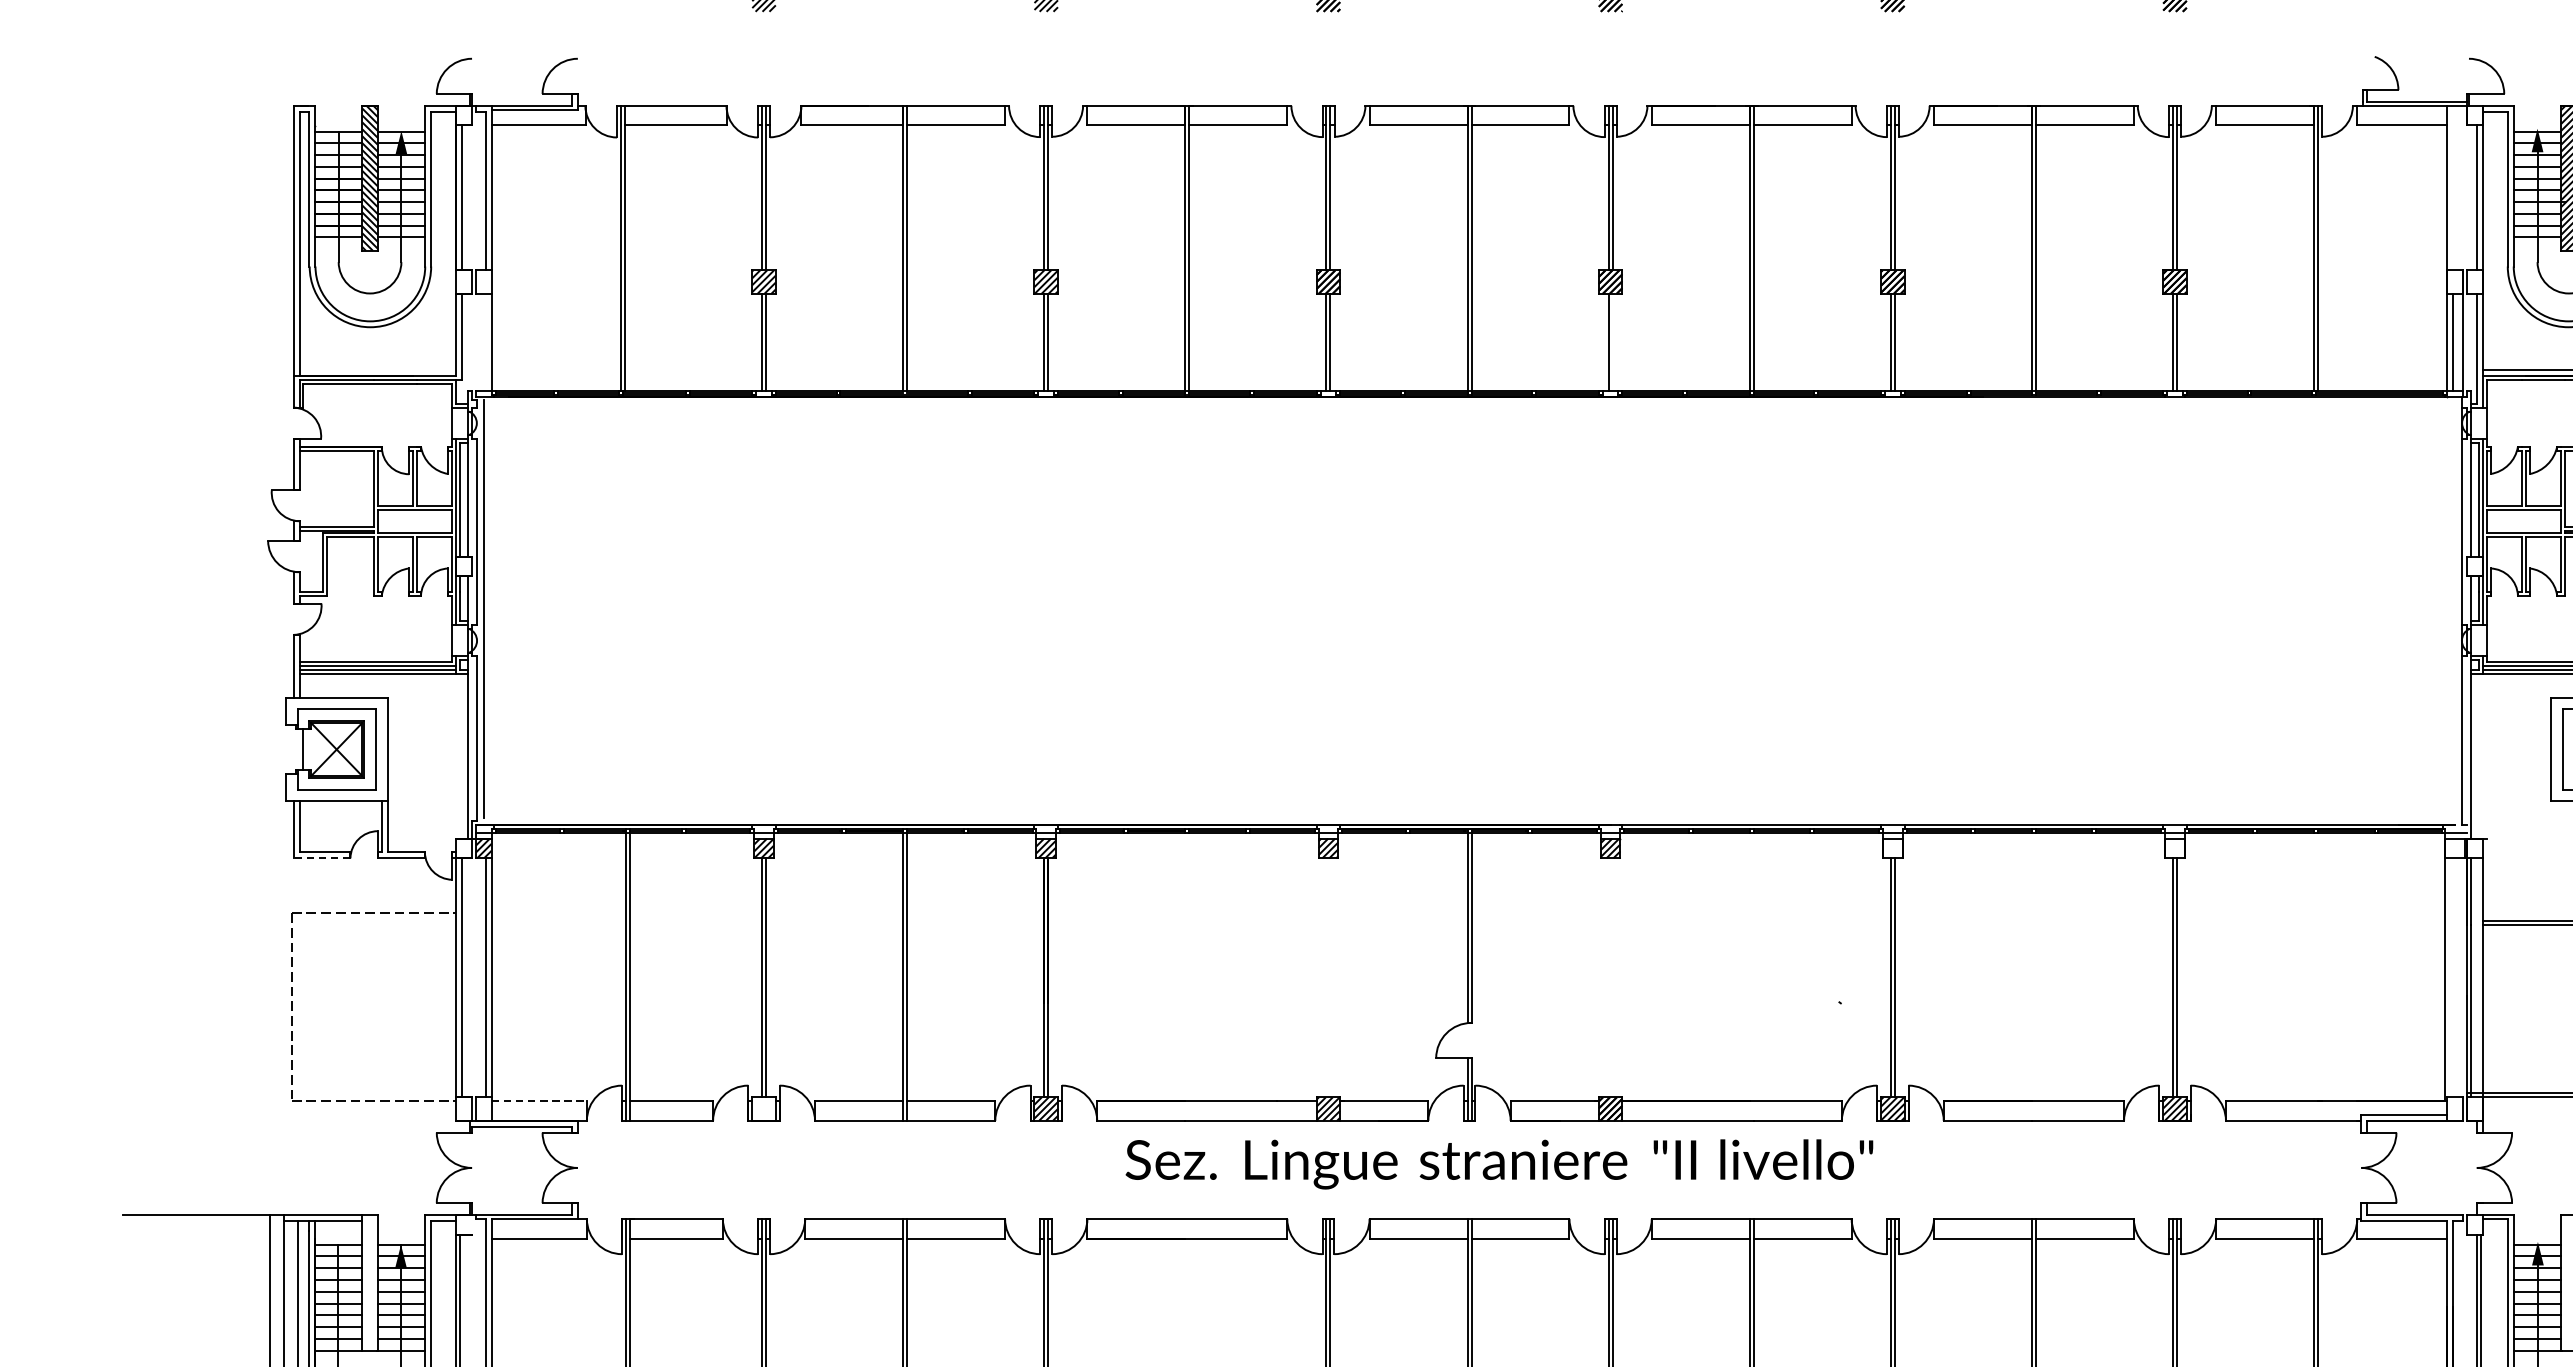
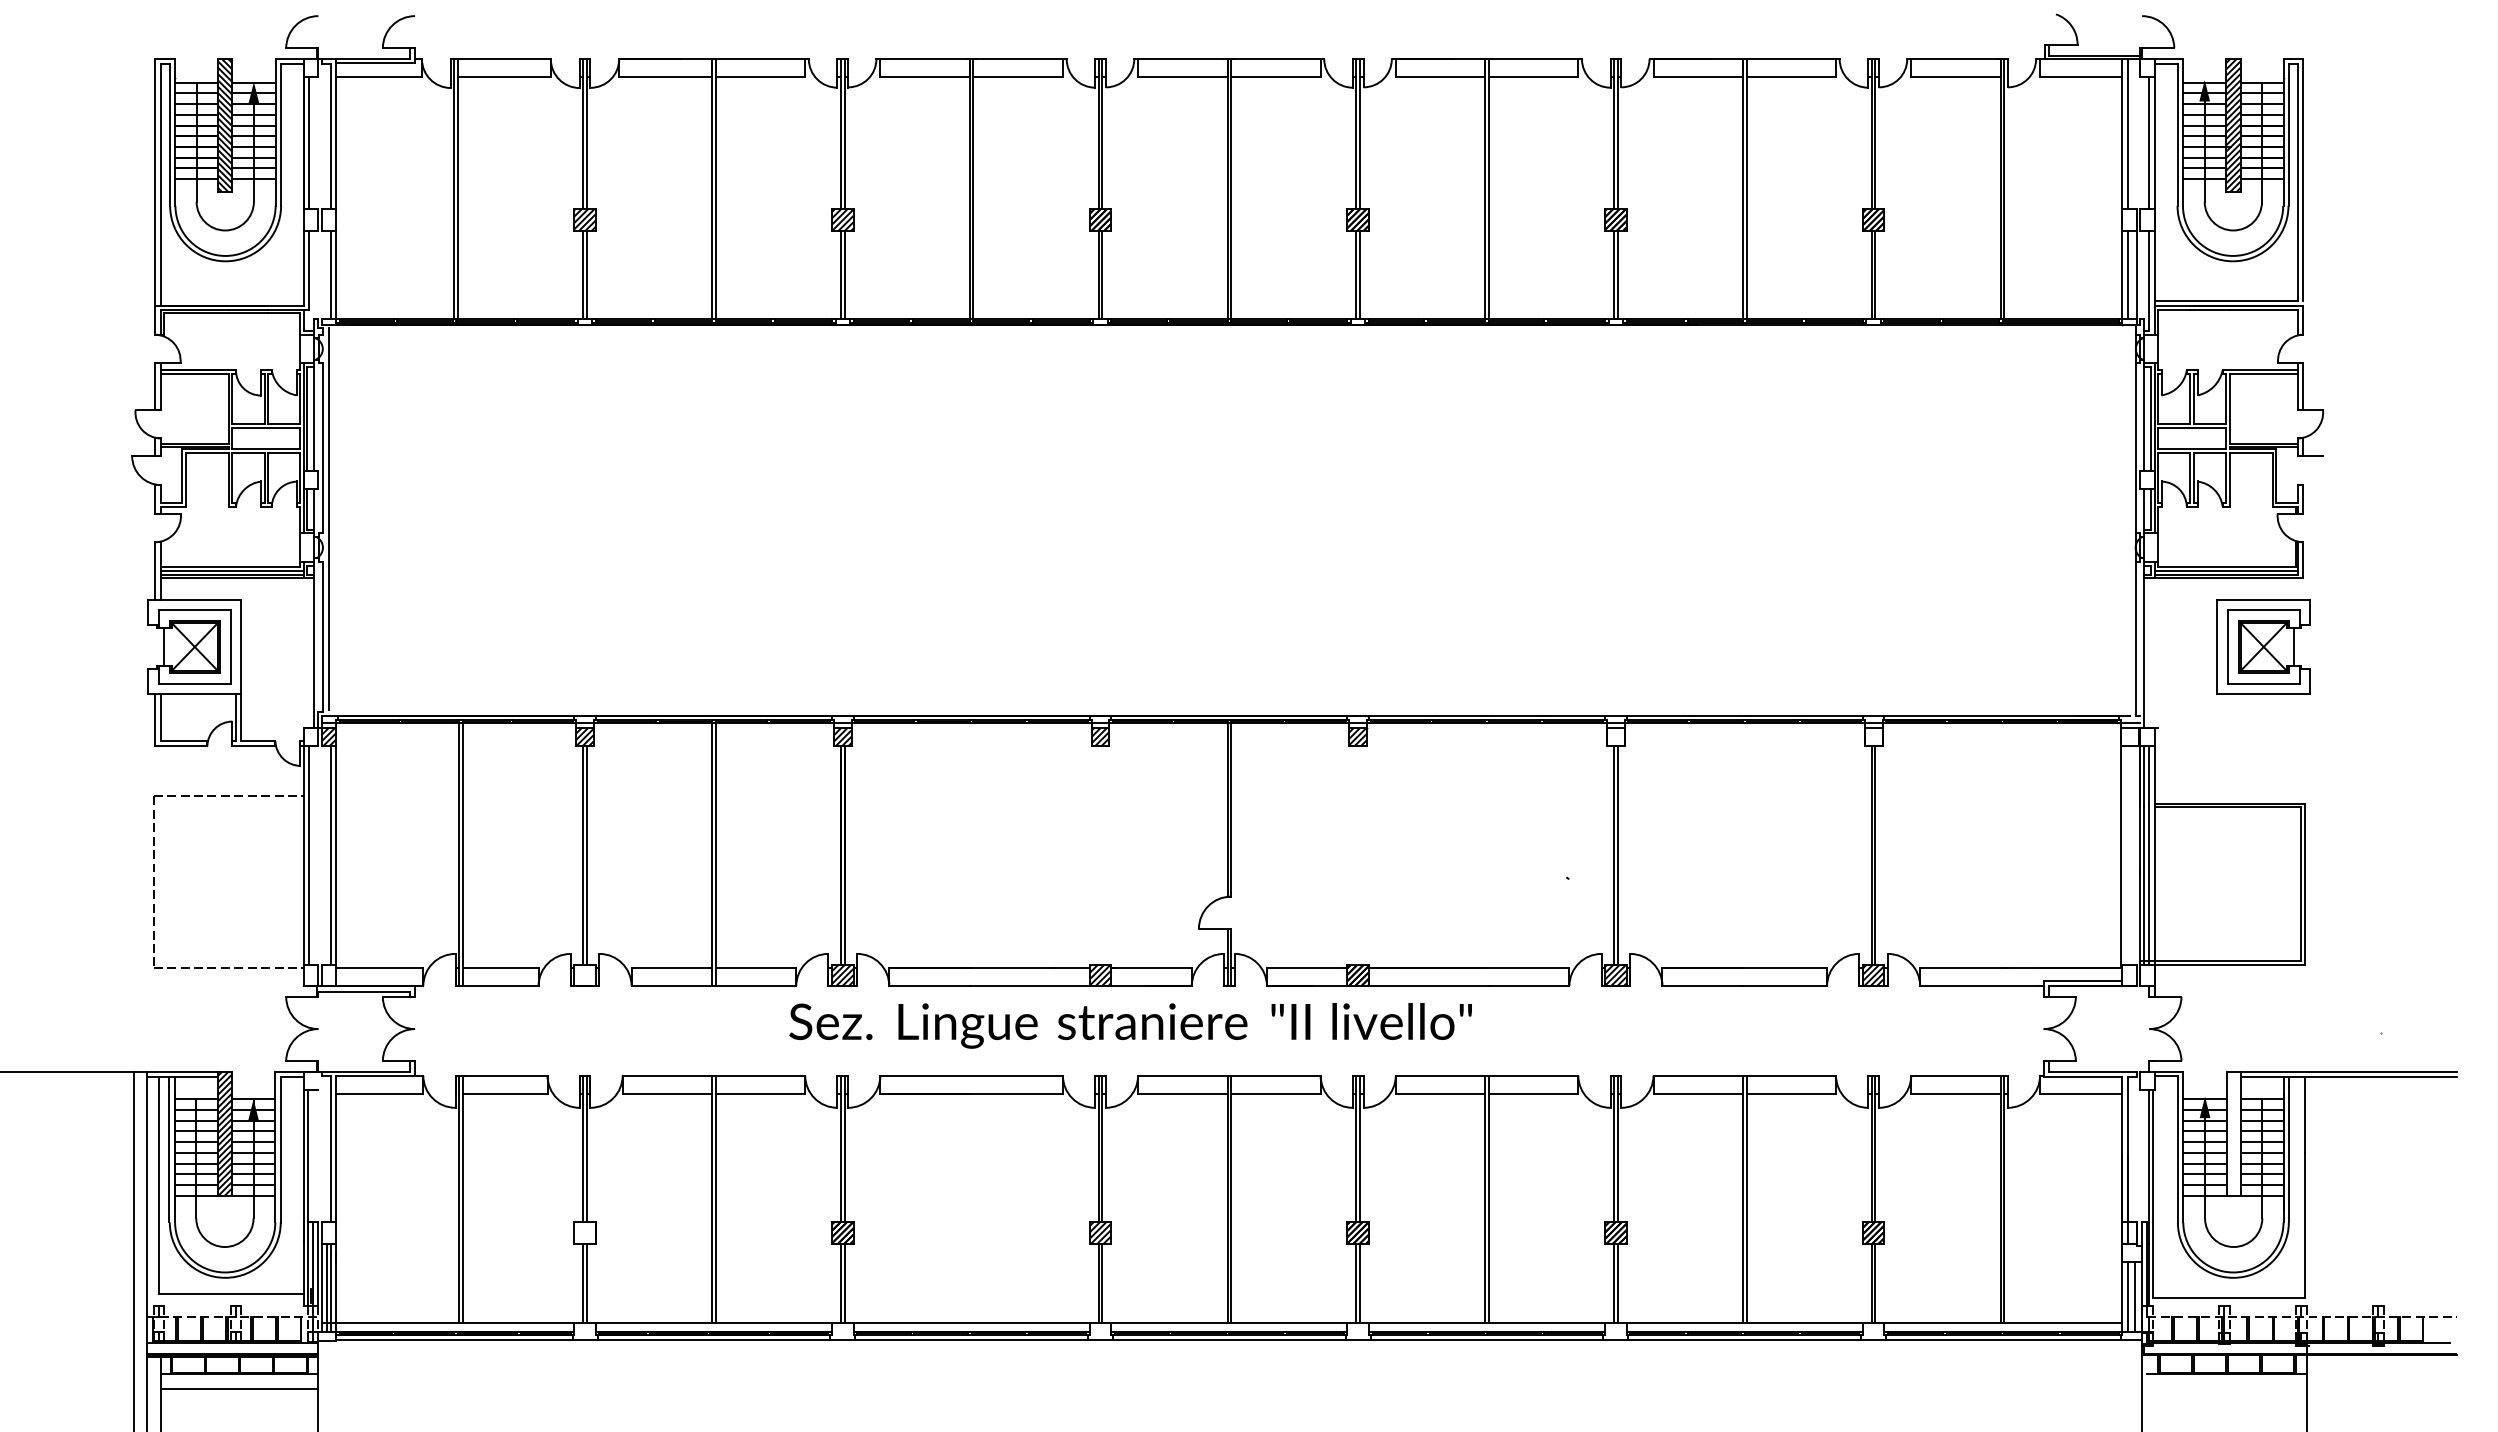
line: (2452, 188) -> (2127, 134), added
line: (485, 341) -> (330, 274), added
line: (1613, 341) -> (1360, 274), added
line: (322, 858) -> (181, 746), dashed -> solid
line: (2477, 977) -> (2149, 855), added
line: (540, 1101) -> (380, 968), dashed -> solid
text: (1499, 1164) -> (1130, 1025), moved
hatch: (369, 1282) -> (224, 1133), added

